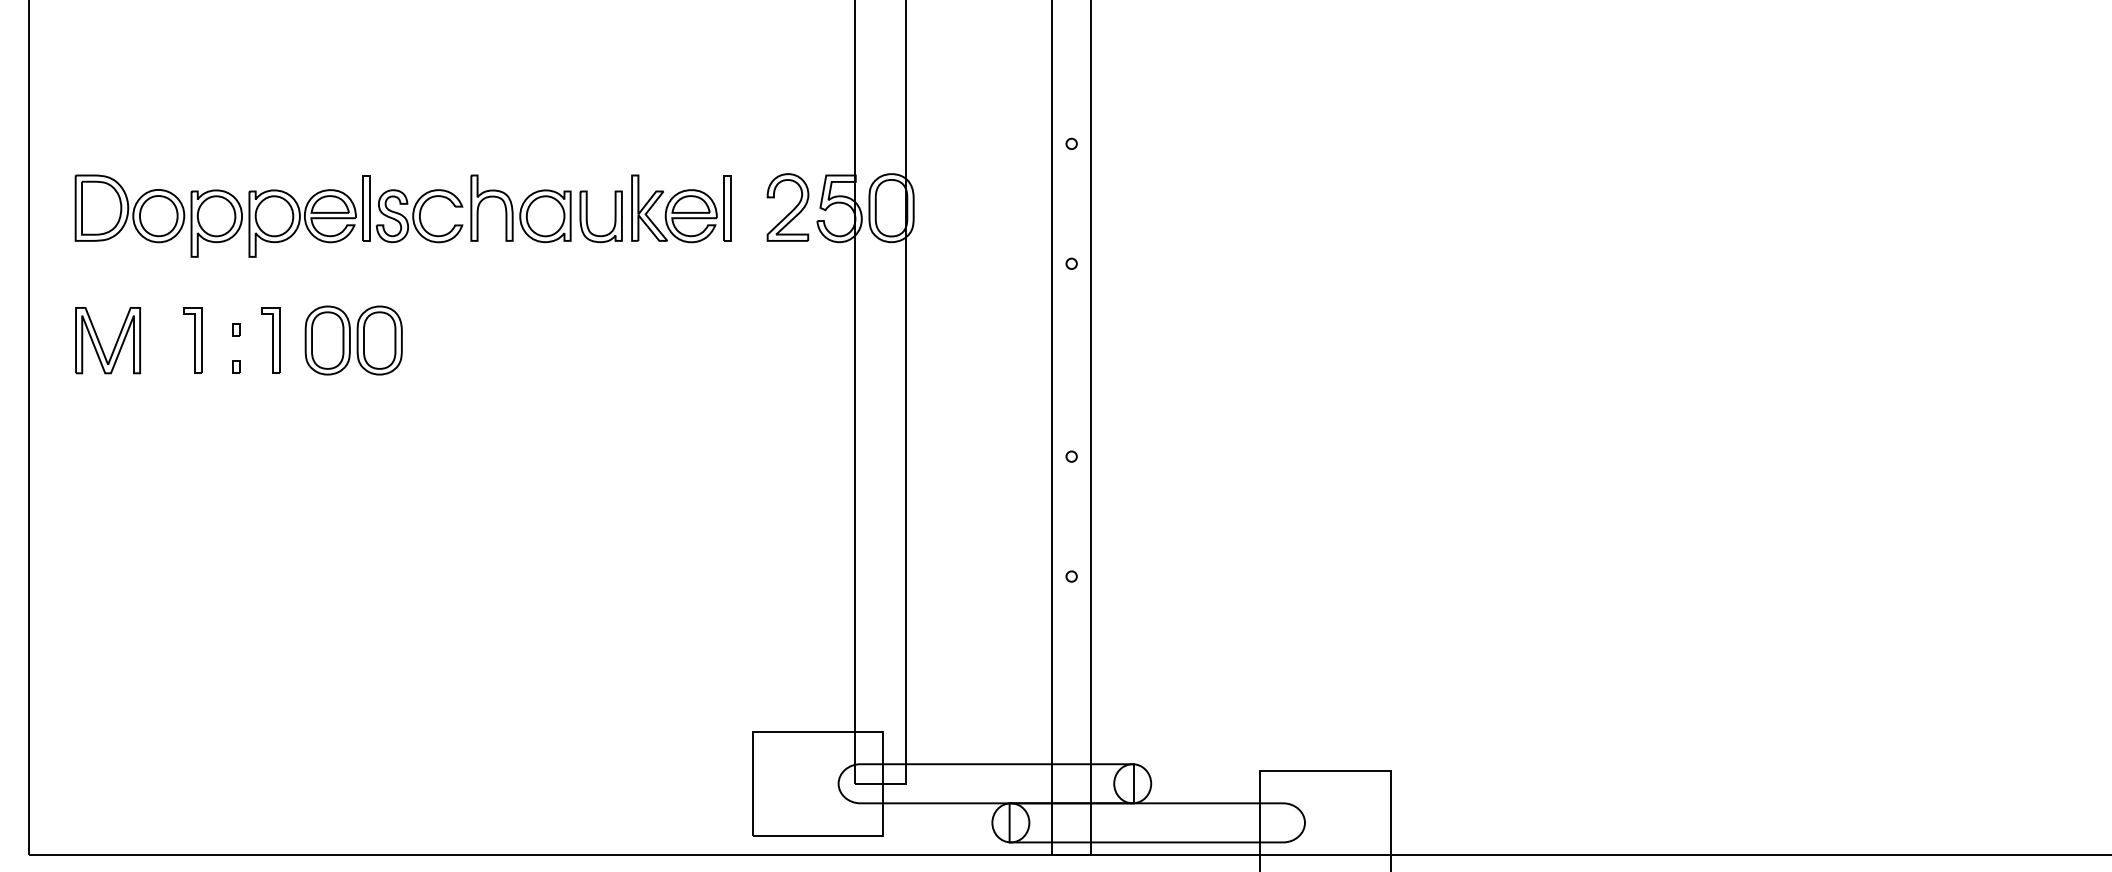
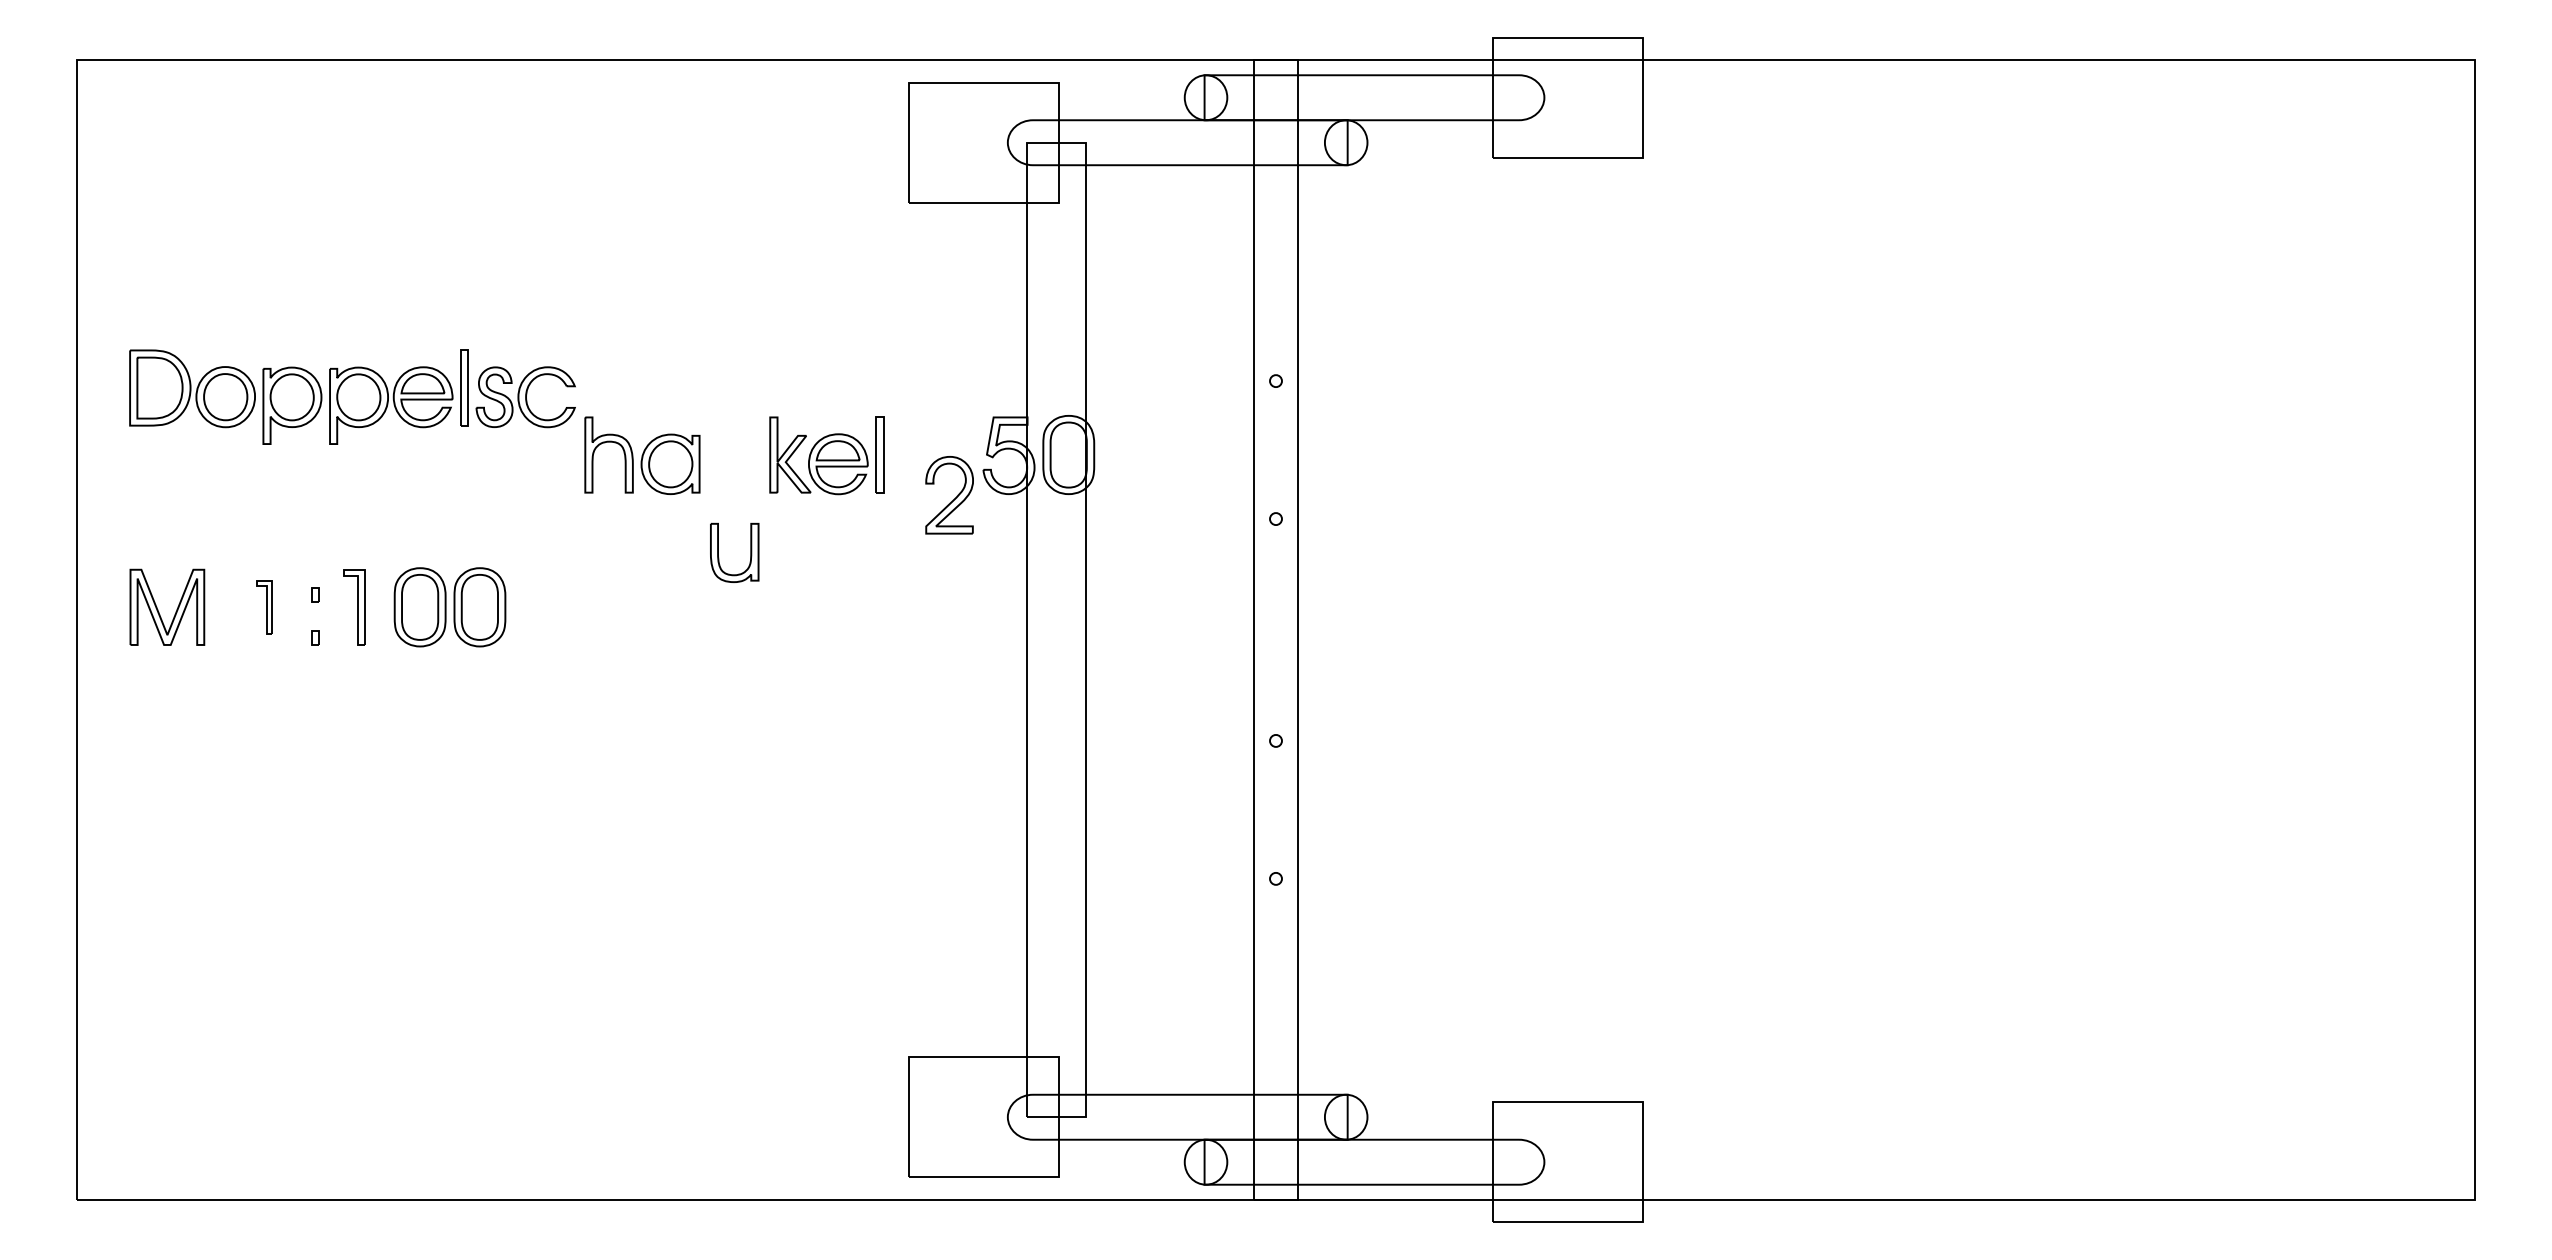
part: (787, 207) -> (949, 495), moved
part: (268, 215) -> (352, 396), moved
part: (587, 220) -> (719, 557), moved
part: (192, 340) -> (264, 607), size x0.7

